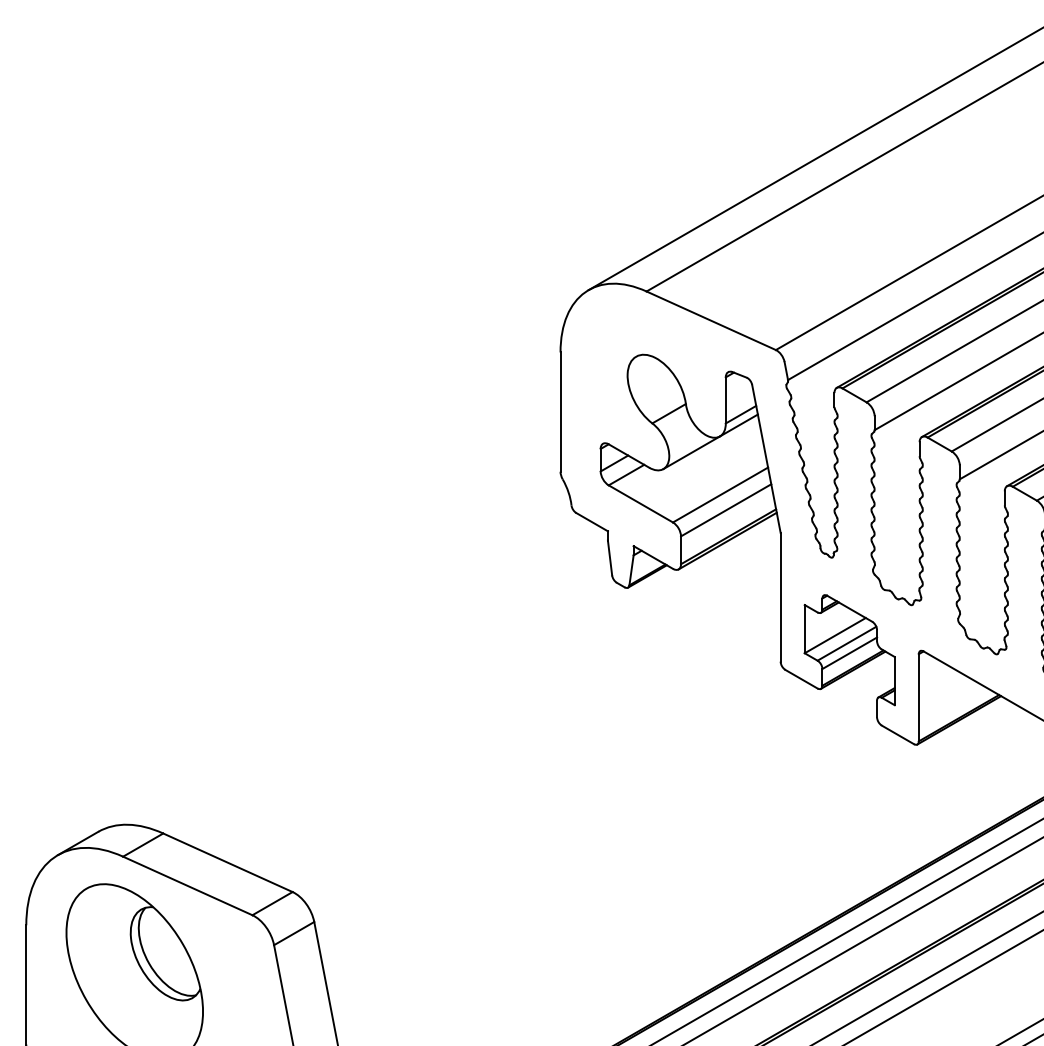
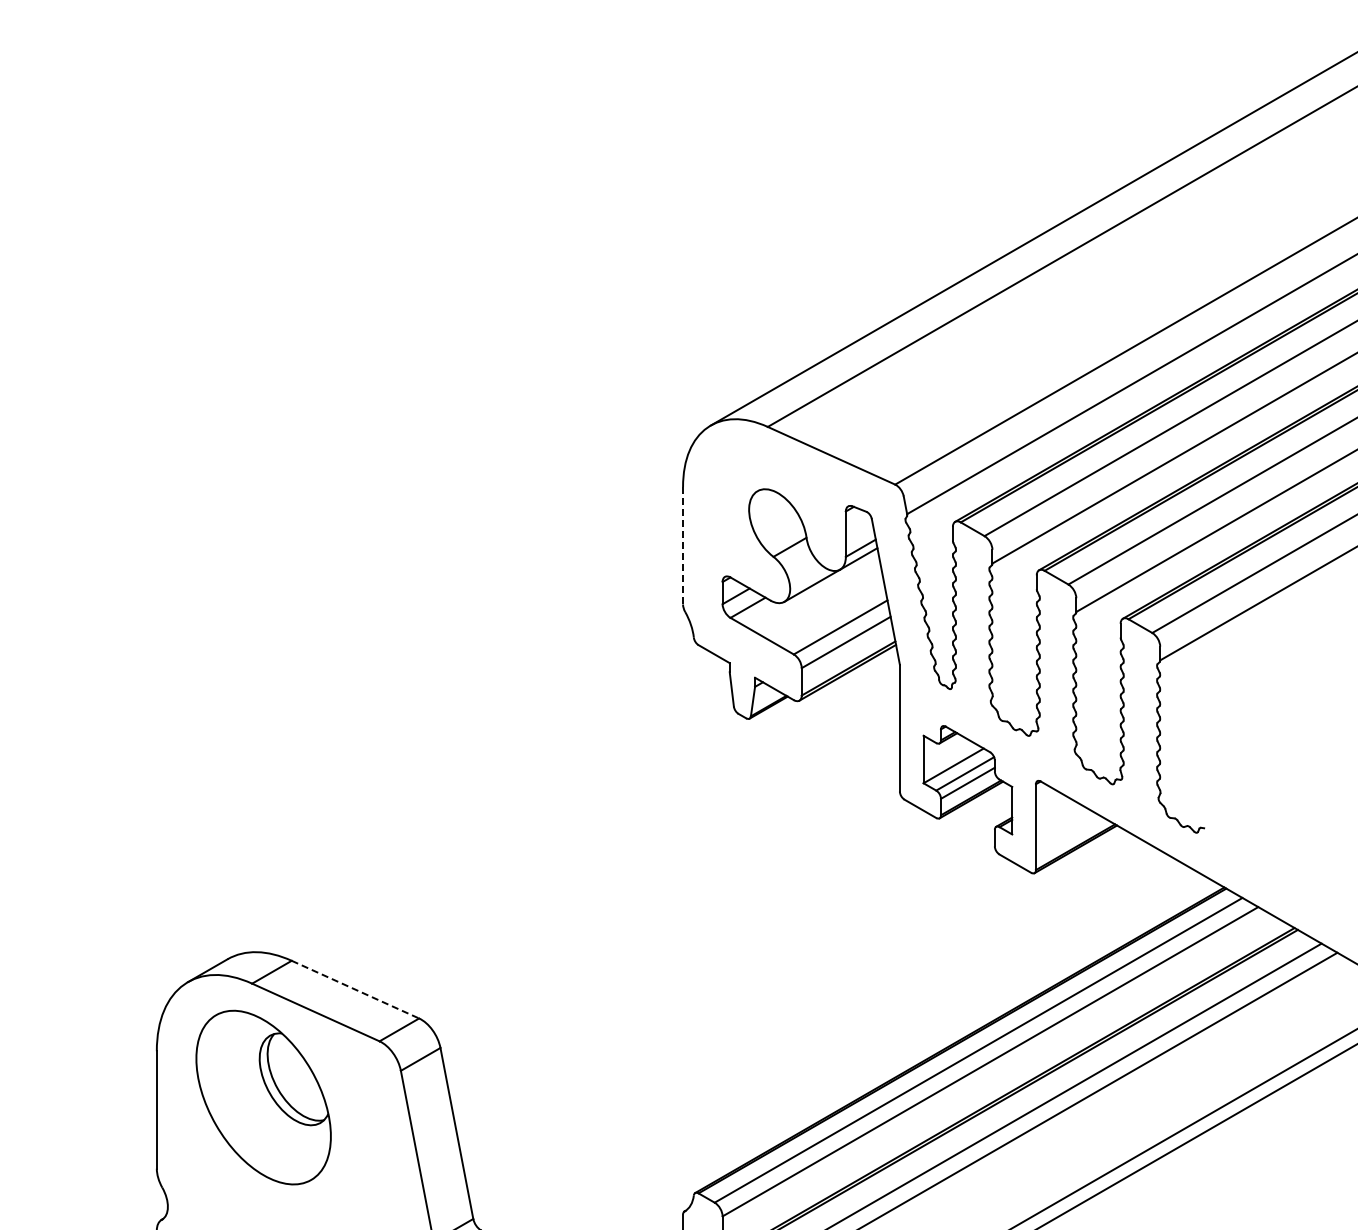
line: (560, 411) -> (683, 545), solid -> dashed
line: (227, 862) -> (355, 989), solid -> dashed

